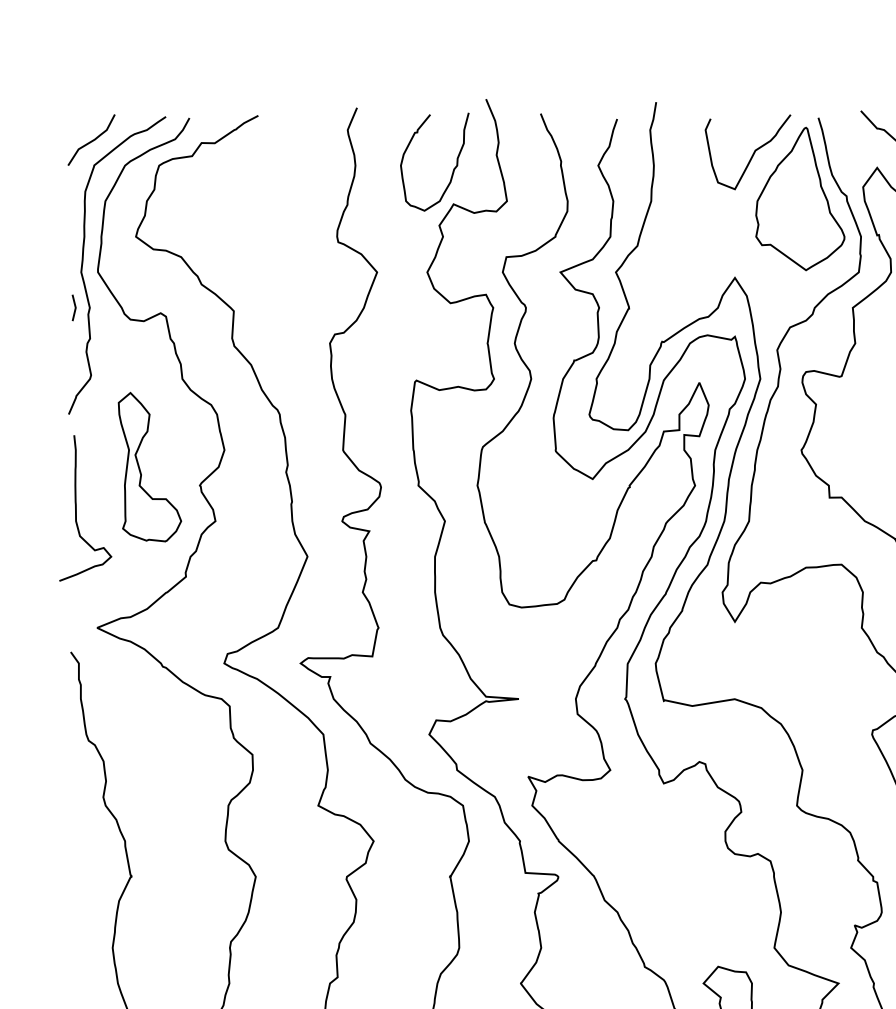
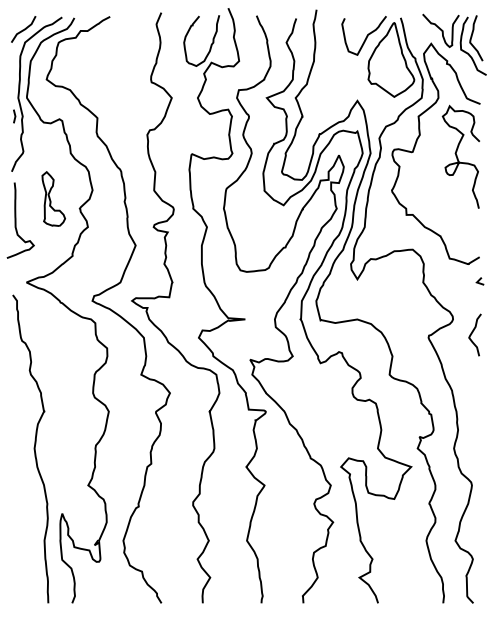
part: (149, 465) -> (53, 198), size x0.7

